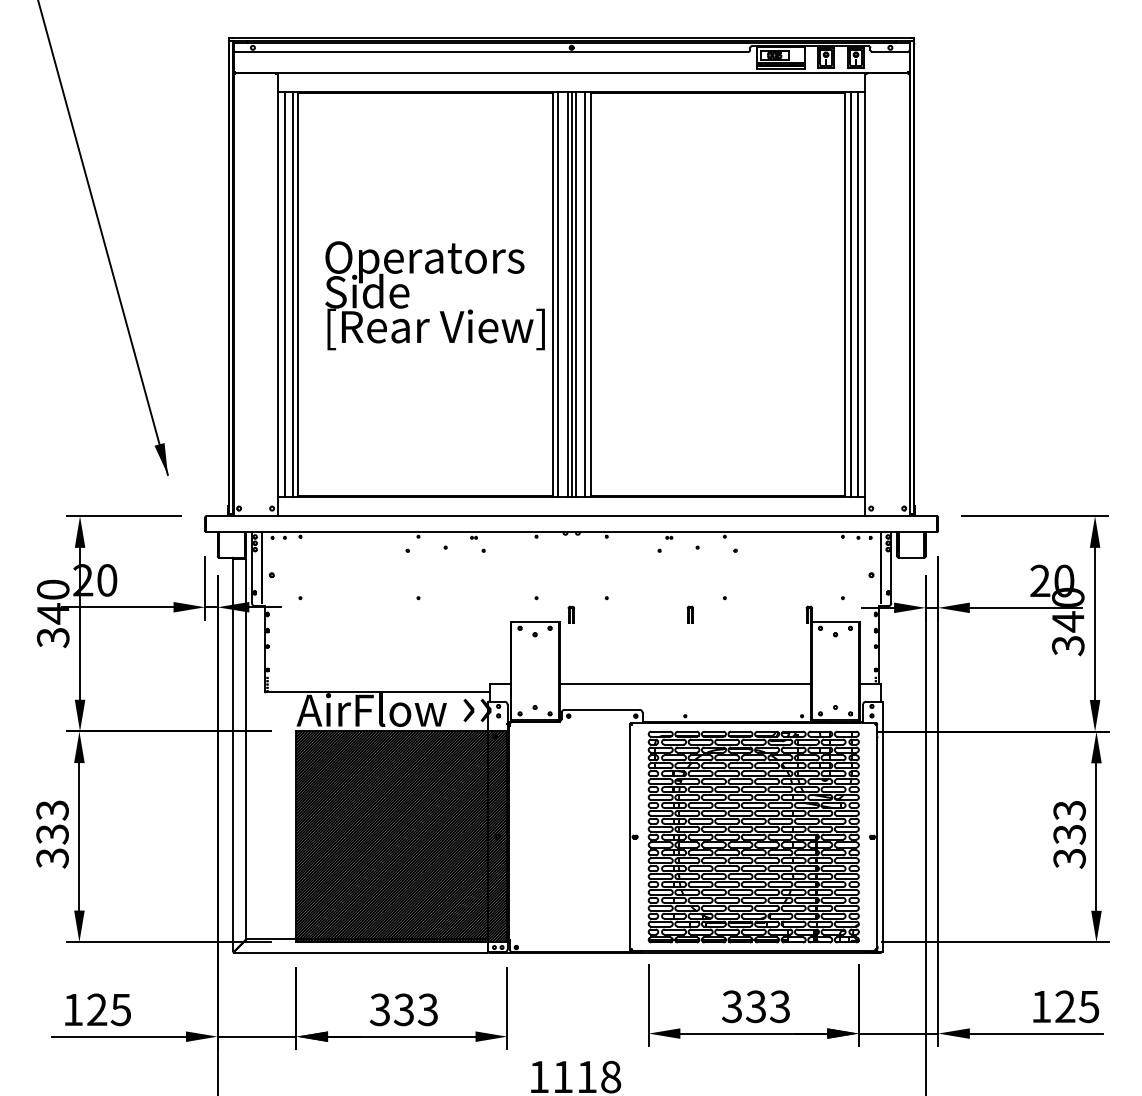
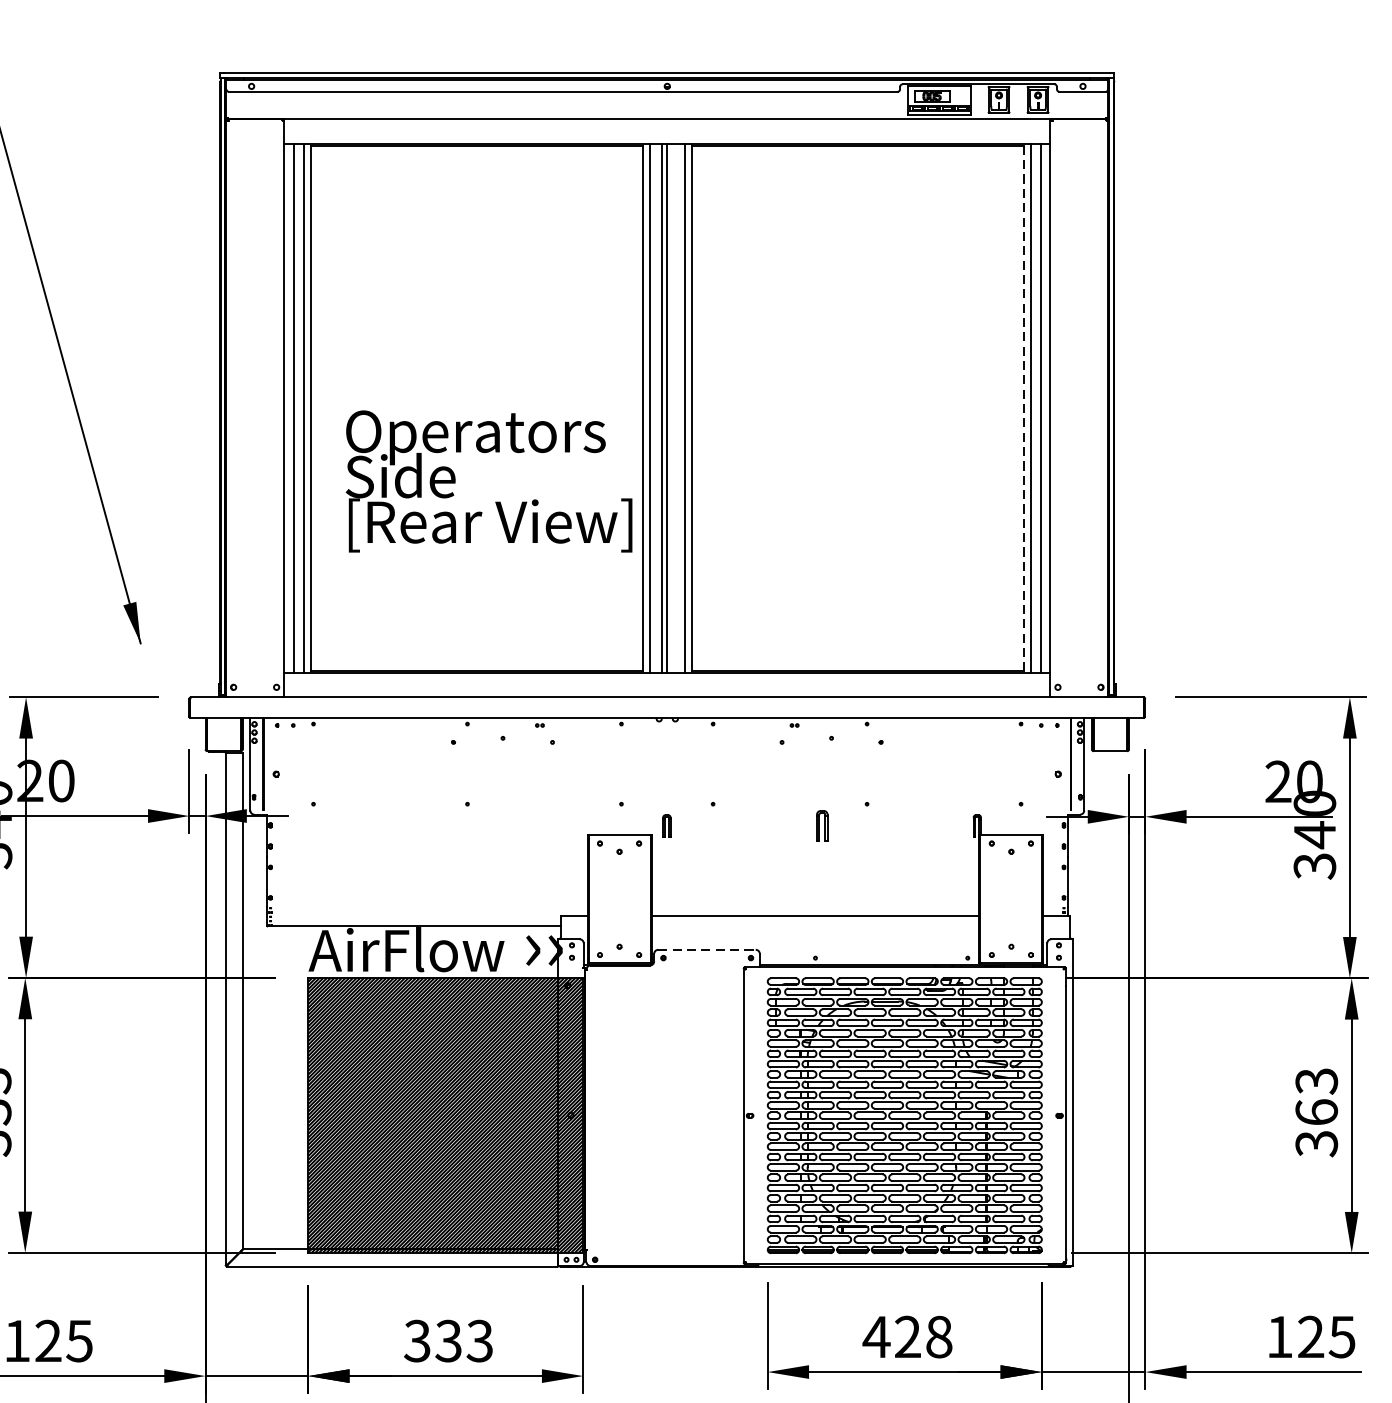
line: (575, 294) -> (672, 408), removed
text: (434, 295) -> (488, 481), moved
line: (845, 295) -> (1024, 409), solid -> dashed
part: (689, 614) -> (820, 825), size x1.4
line: (602, 709) -> (707, 949), solid -> dashed
text: (1069, 834) -> (1316, 1112), 333 -> 363
text: (755, 1006) -> (907, 1336), 333 -> 428

